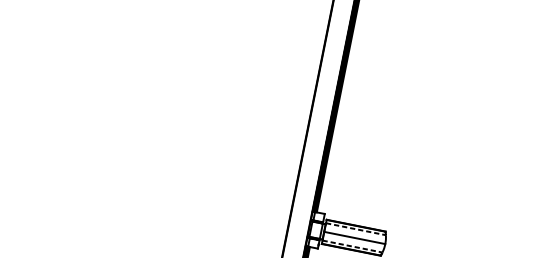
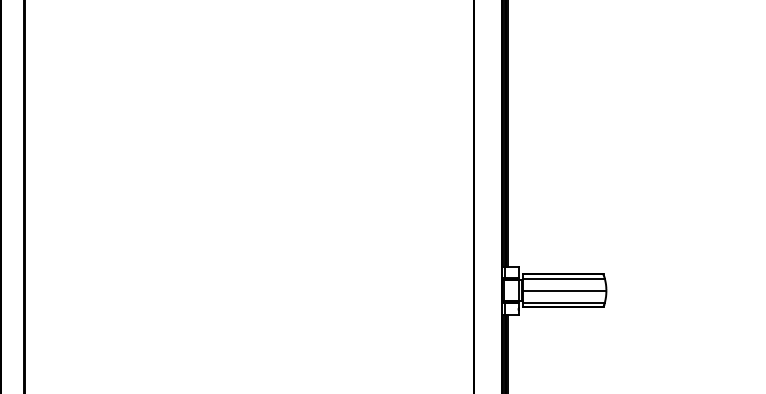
line: (356, 229) -> (564, 278), dashed -> solid
line: (353, 246) -> (564, 302), dashed -> solid

